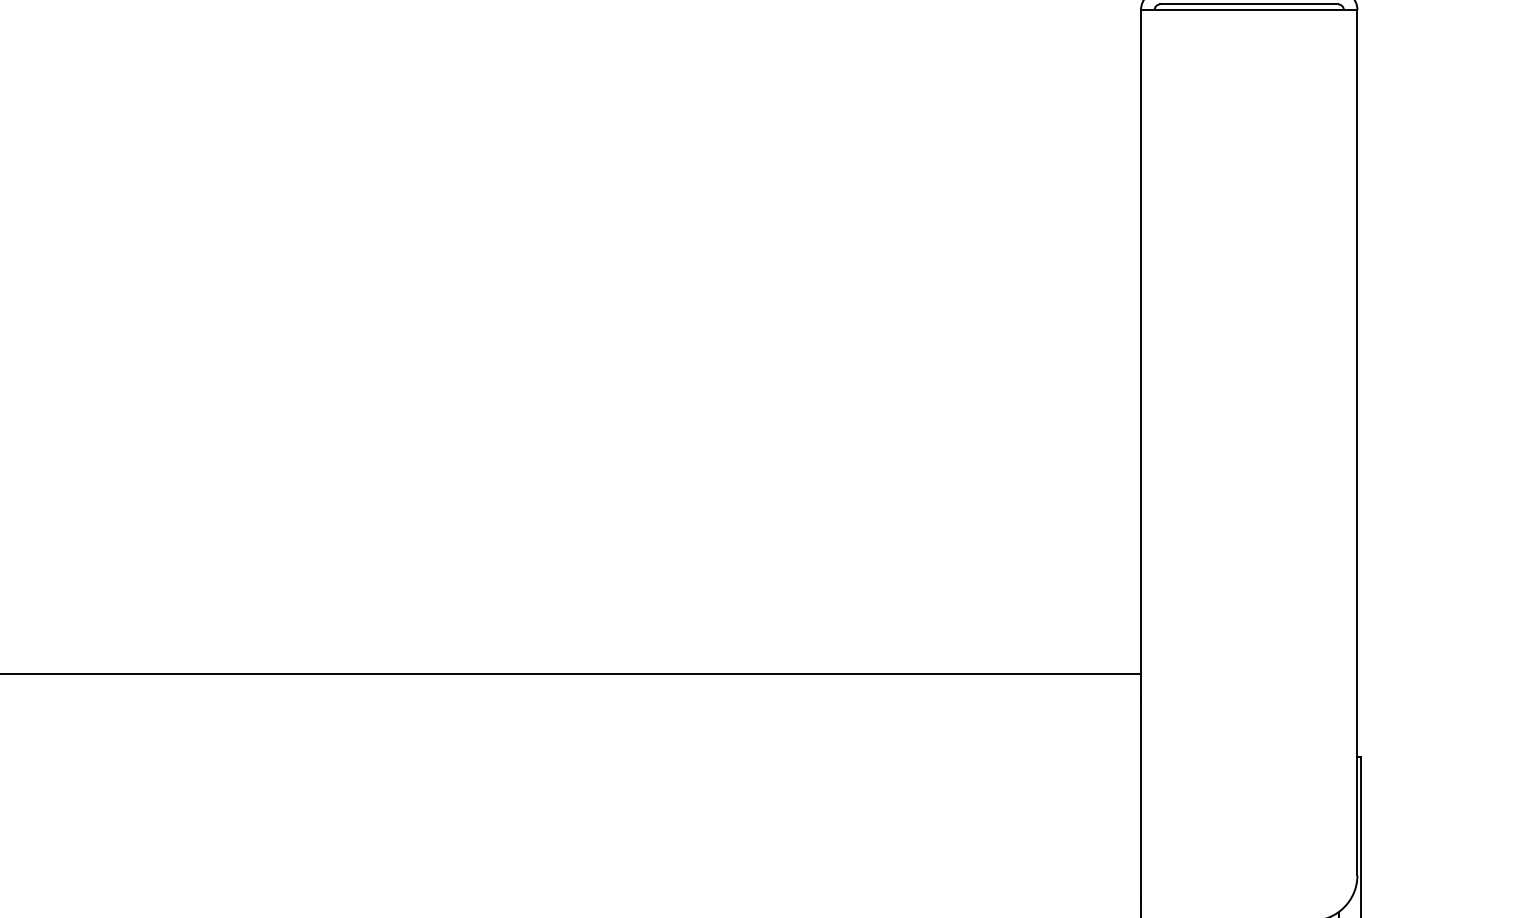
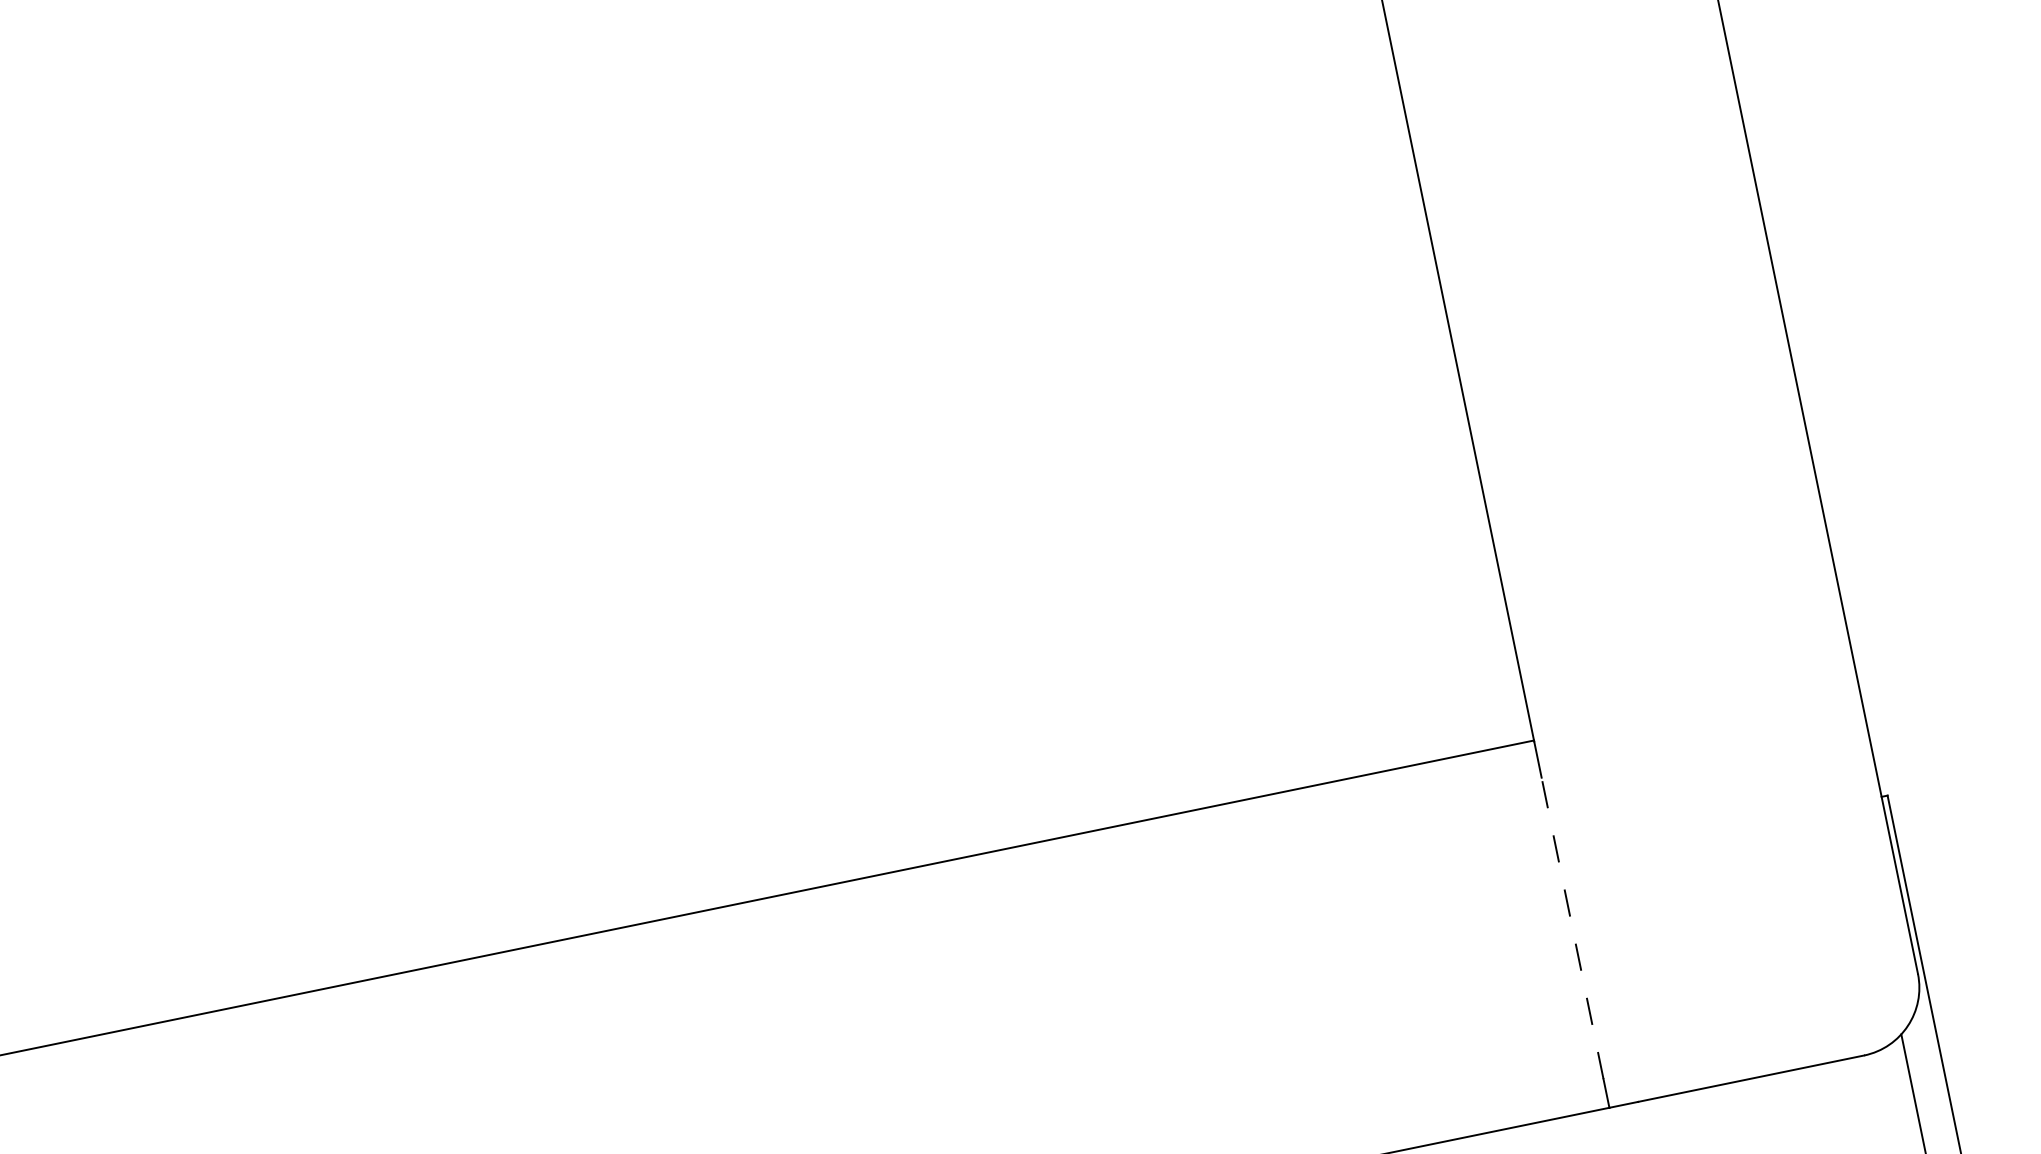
line: (1141, 799) -> (1573, 926), solid -> dashed

